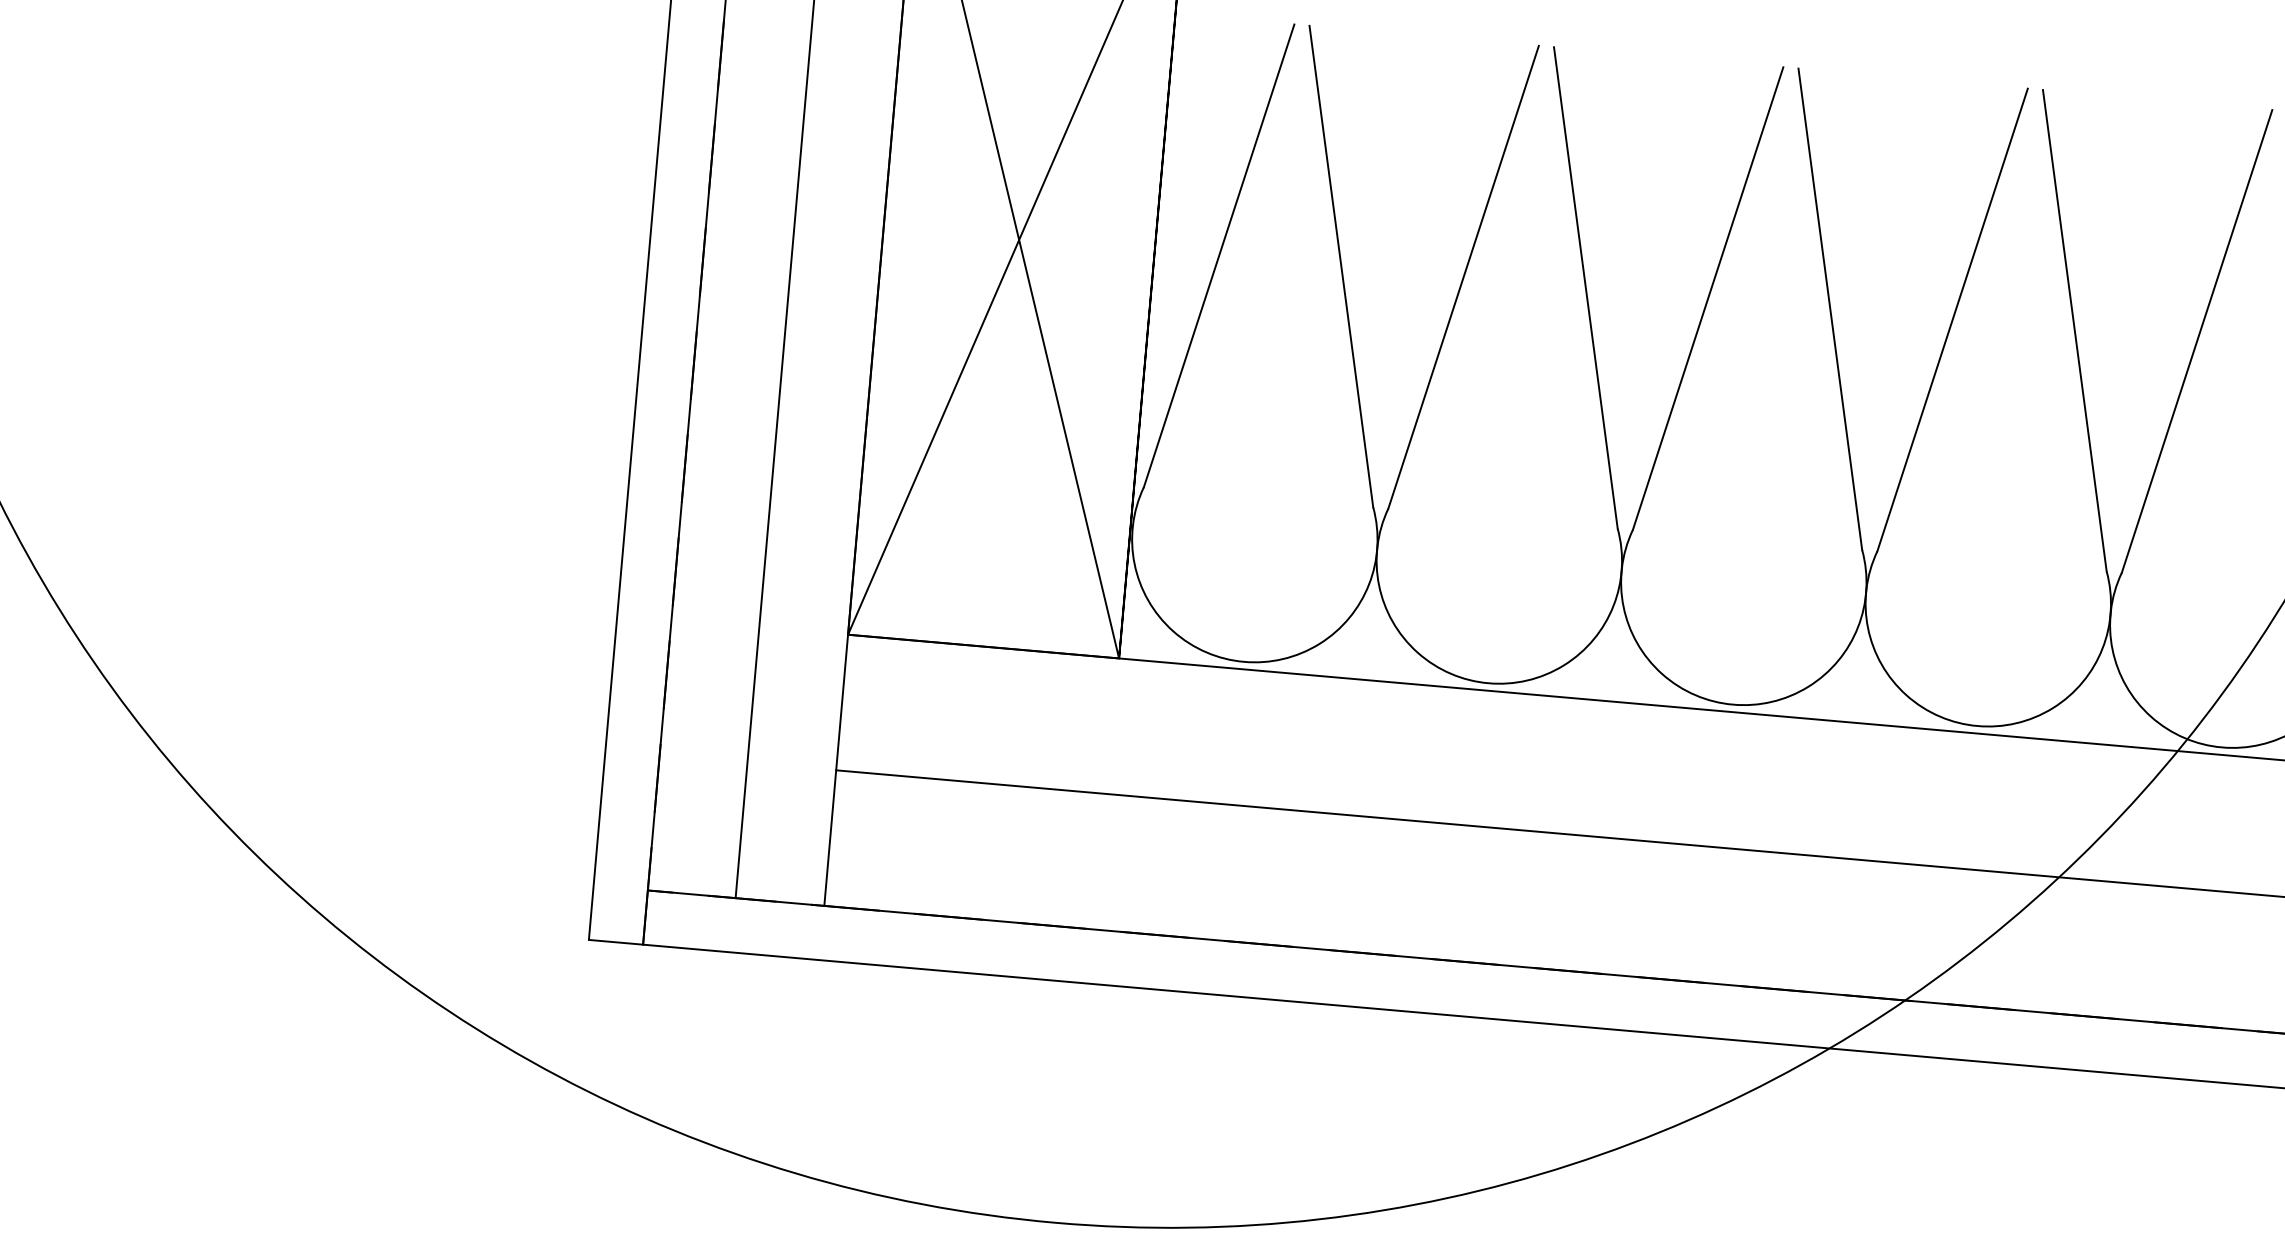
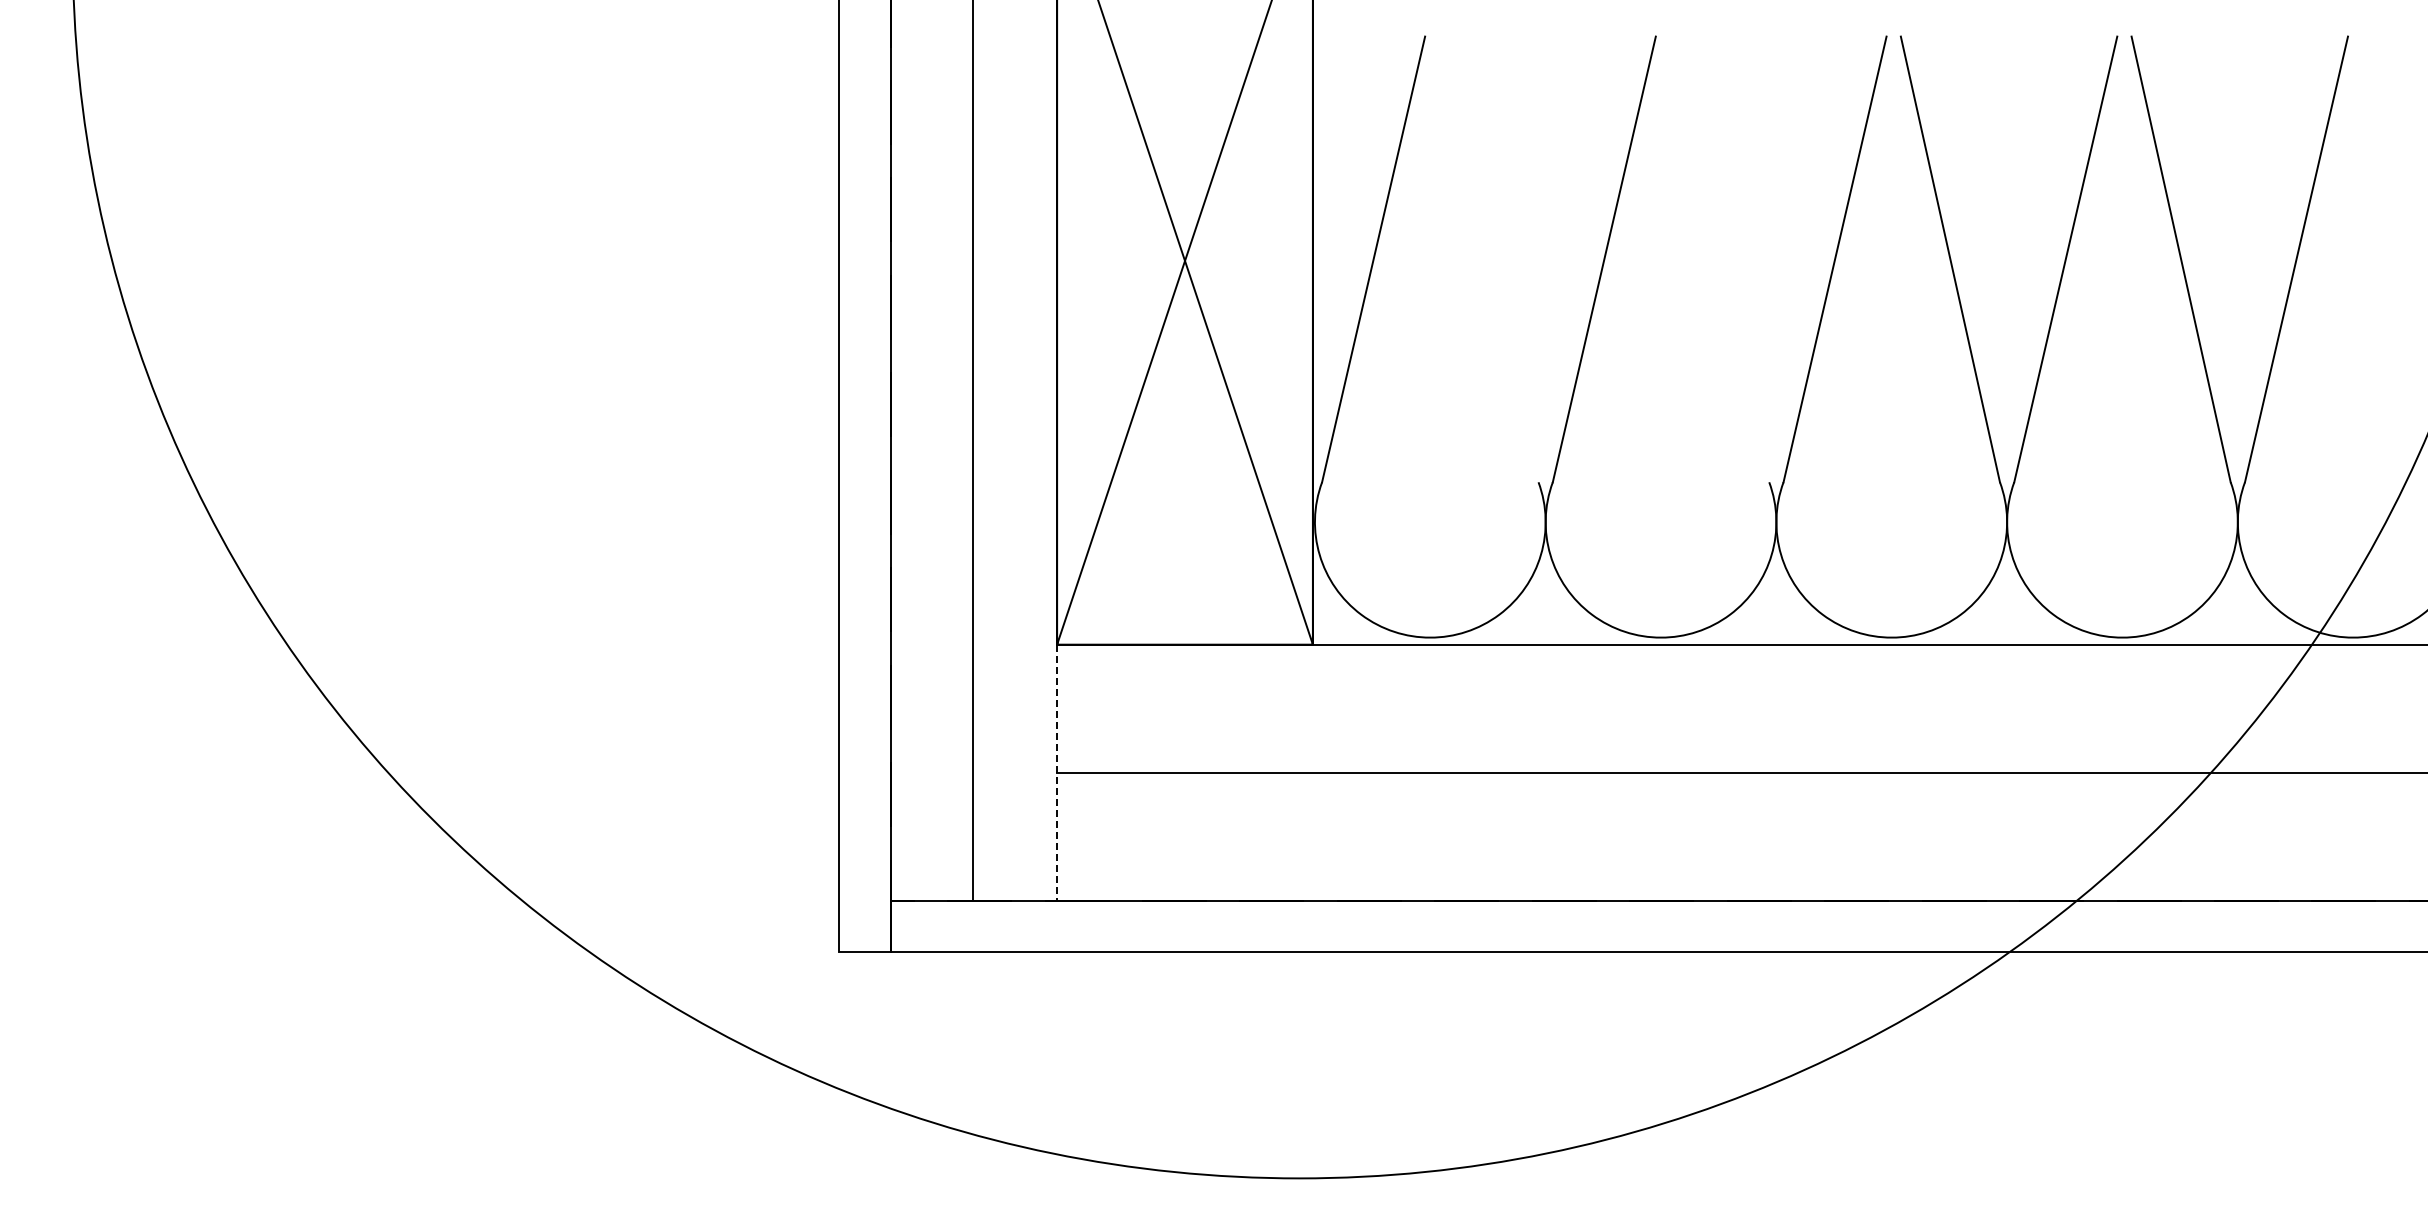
line: (1340, 266) -> (1488, 259), removed
line: (1585, 288) -> (1719, 259), removed
line: (836, 770) -> (1057, 772), solid -> dashed

